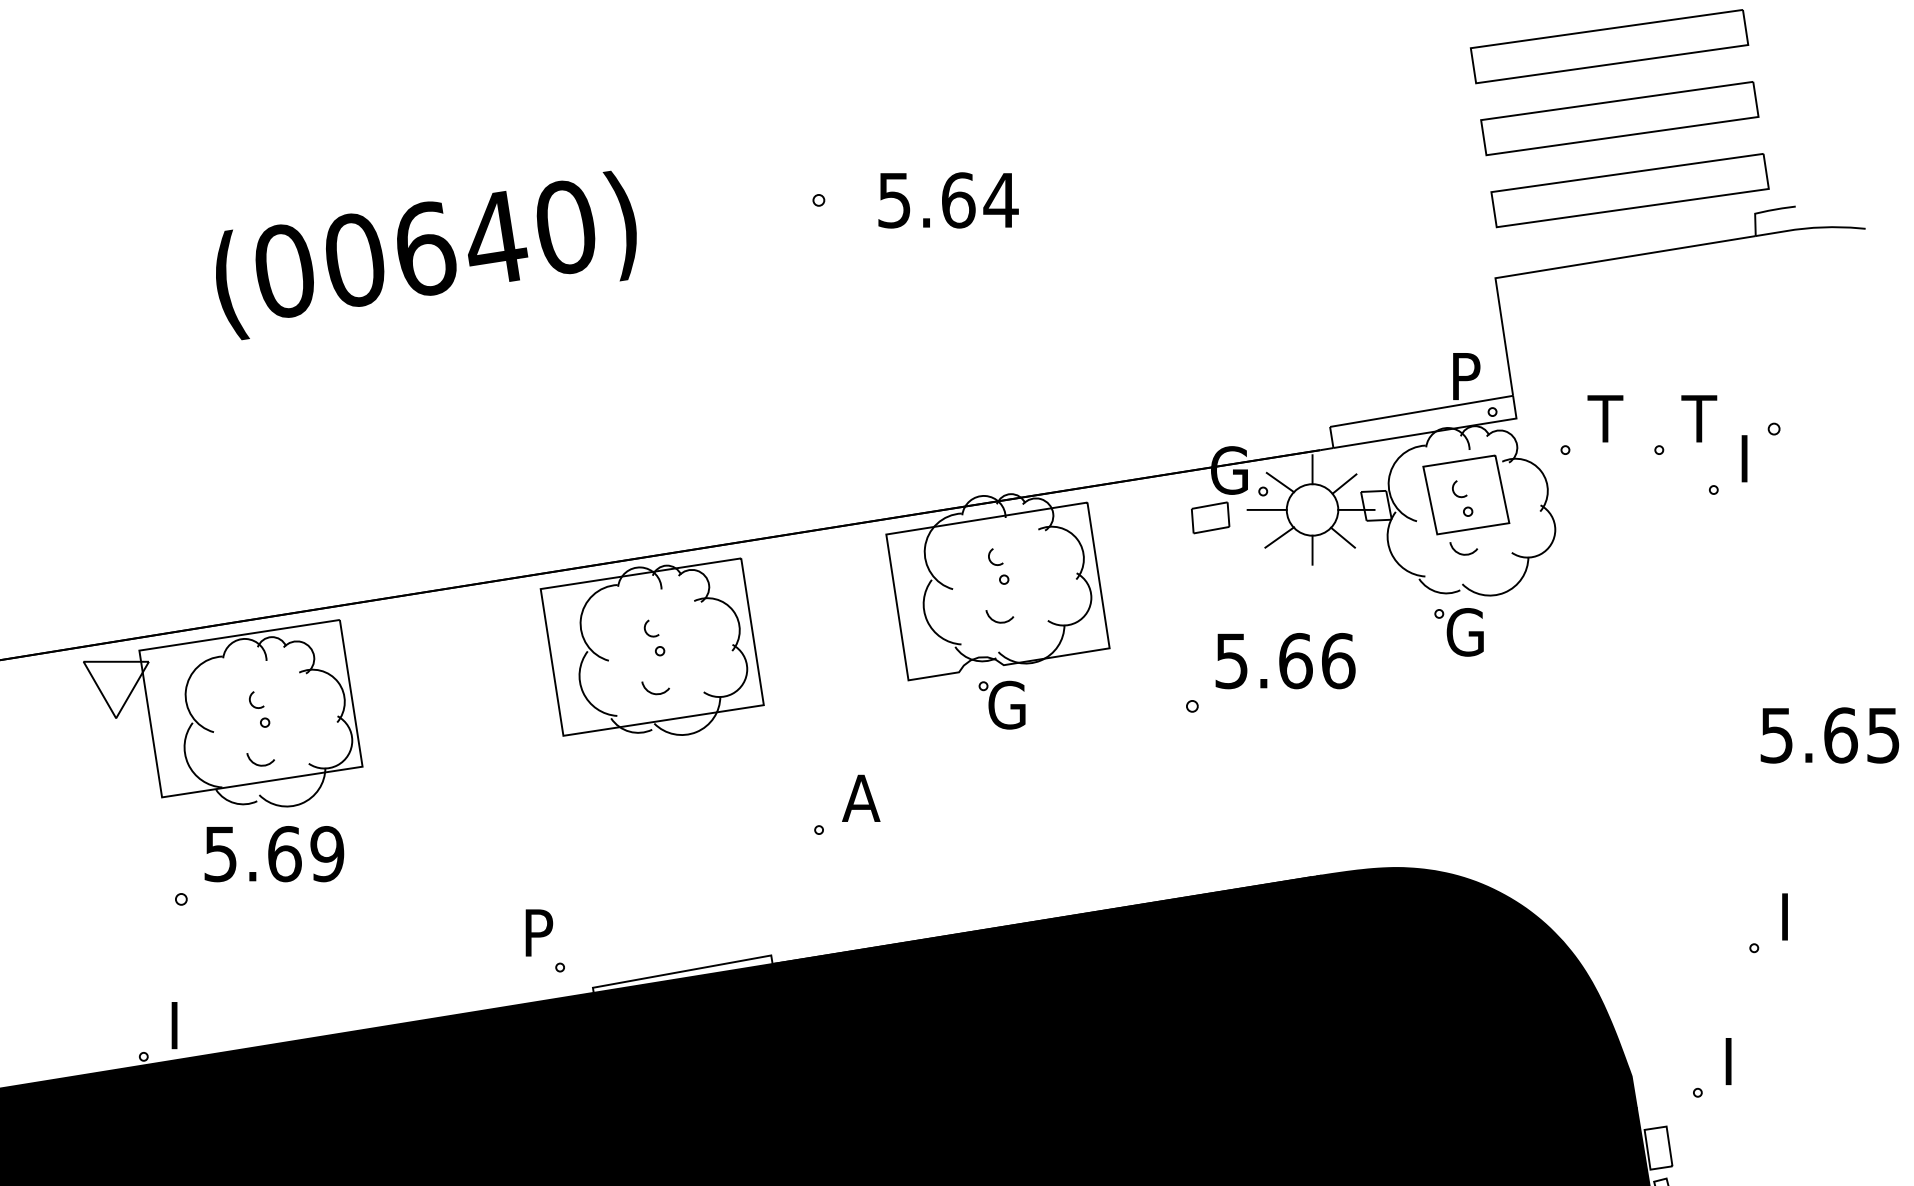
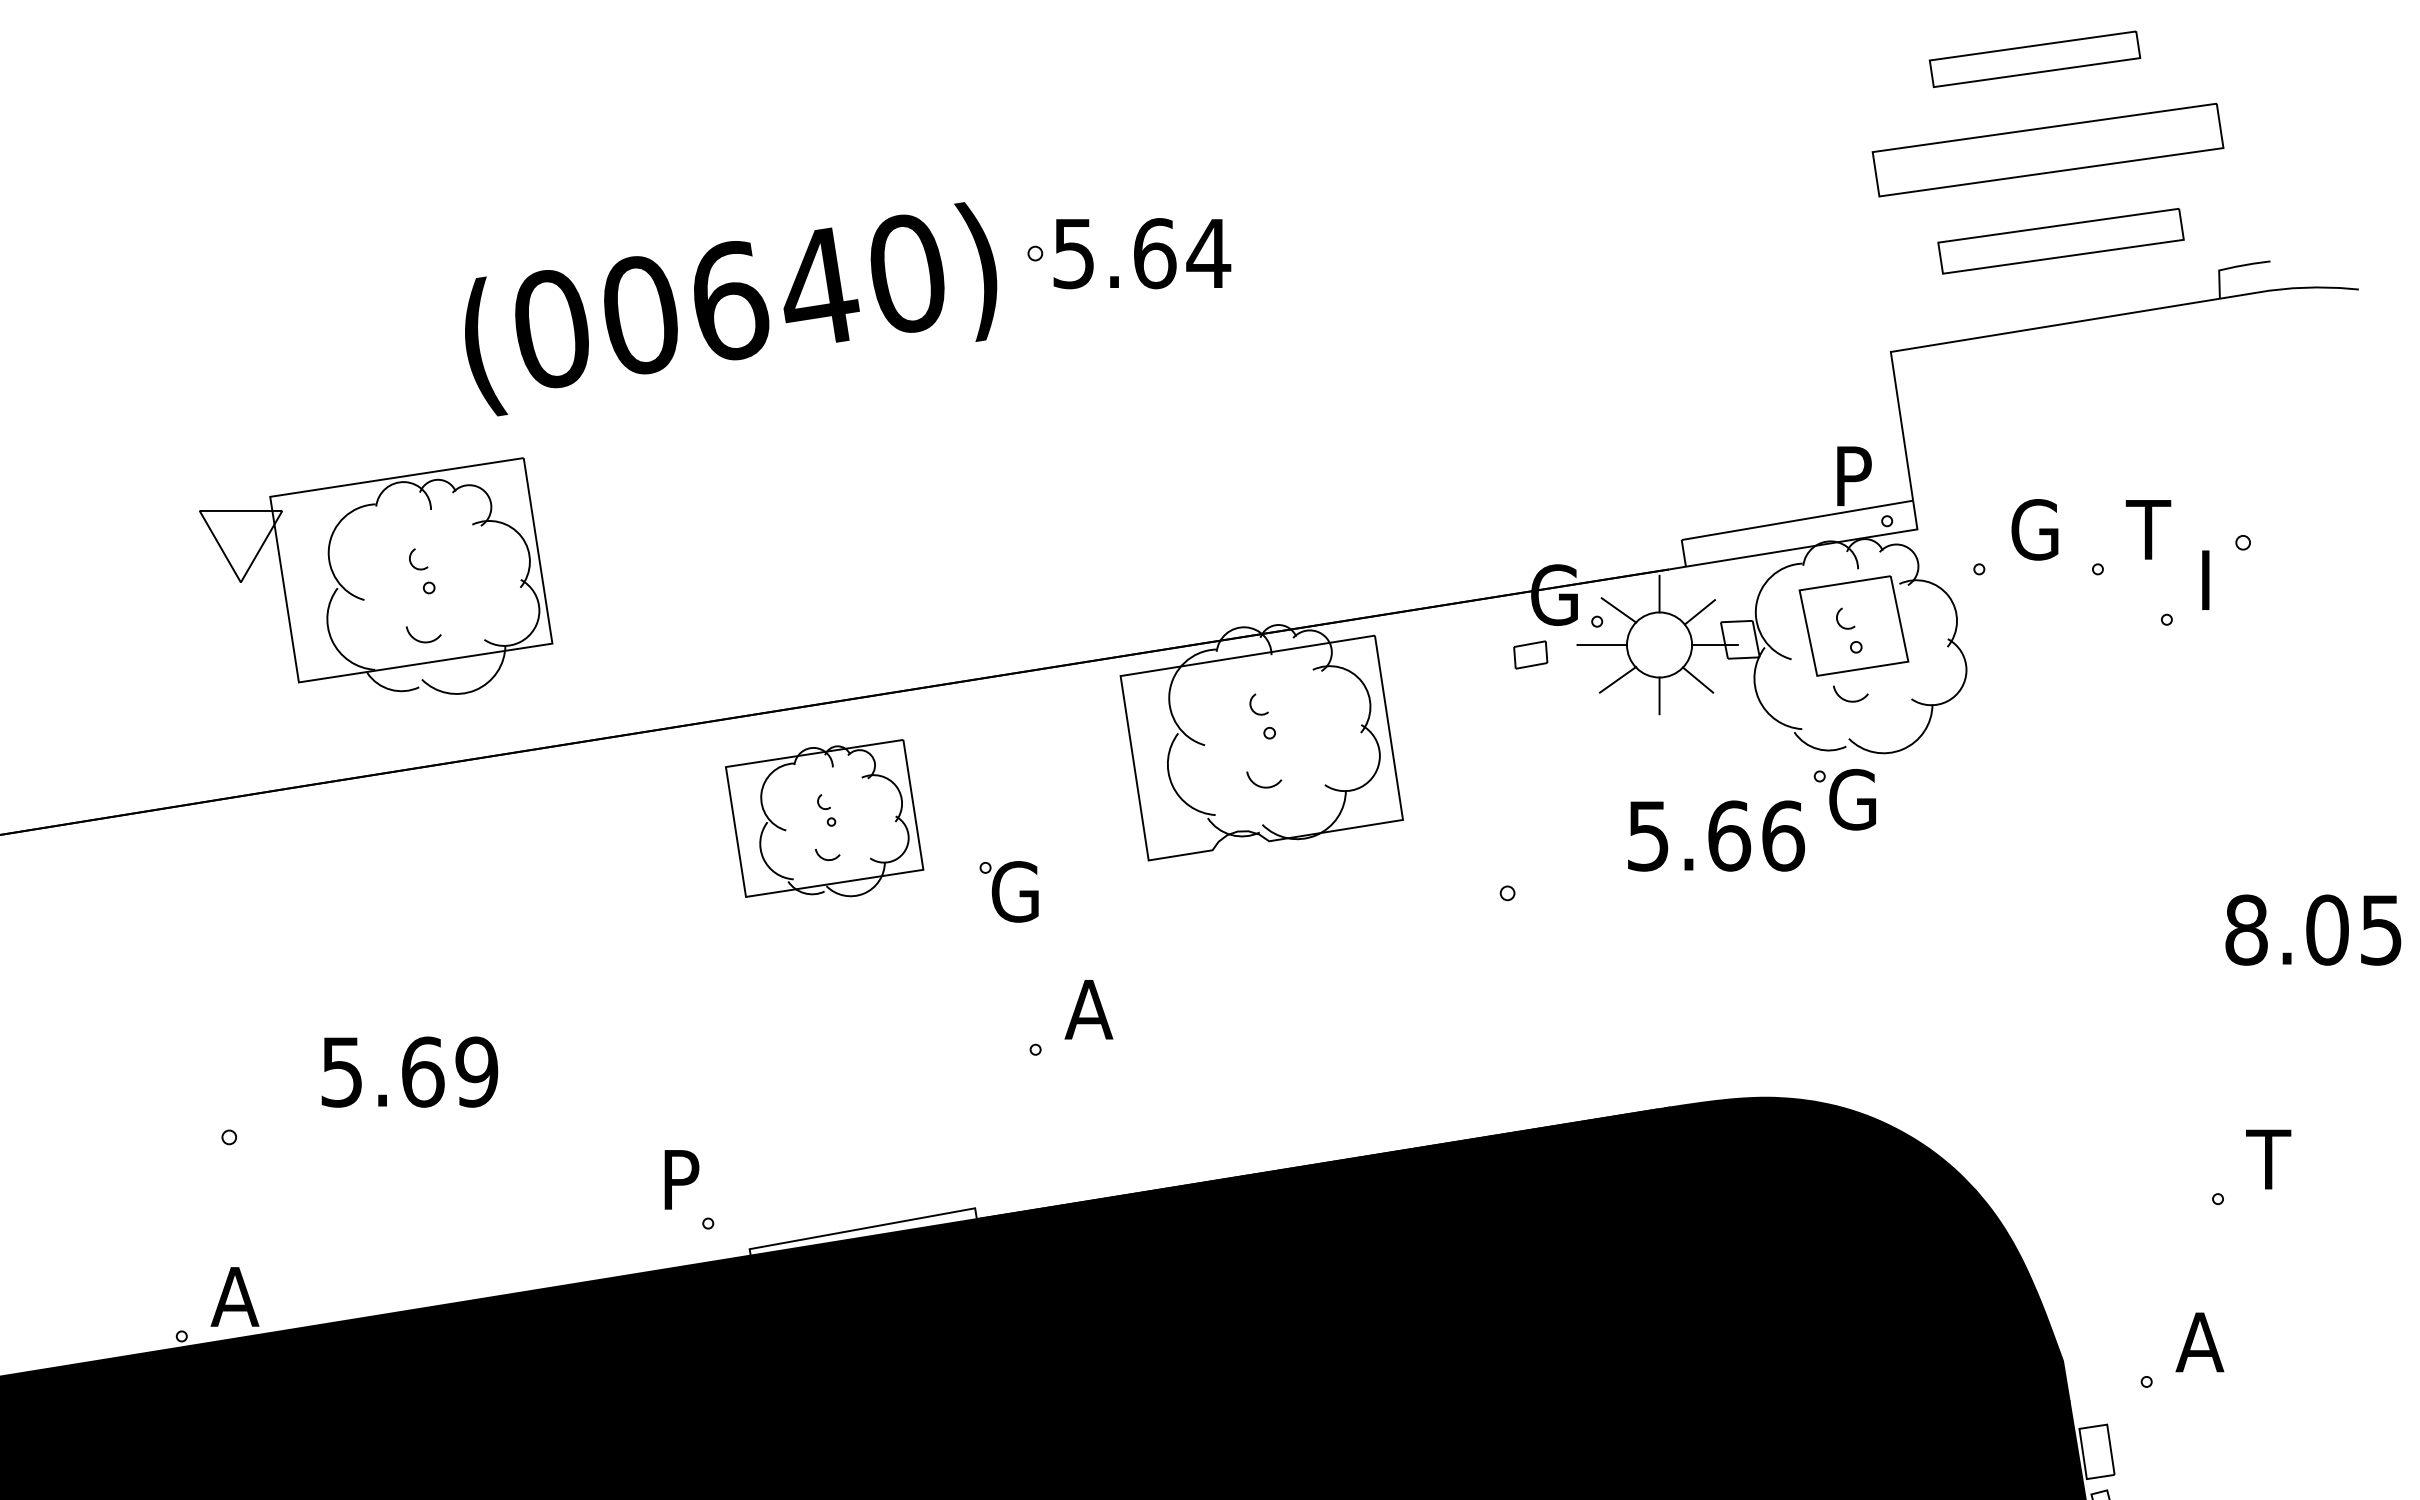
part: (1609, 46) -> (2034, 59), size x0.6
part: (1629, 190) -> (2060, 241), size x0.7
text: (948, 200) -> (1142, 253), moved
text: (426, 255) -> (731, 309), moved
text: (1607, 418) -> (2032, 529), T -> G
part: (1210, 517) -> (1530, 654), size x0.7
part: (652, 647) -> (824, 818), size x0.7
text: (1285, 660) -> (1716, 835), moved
part: (994, 704) -> (999, 891), moved
part: (223, 712) -> (376, 575), moved
text: (1809, 734) -> (2287, 929), 5.65 -> 8.05
text: (274, 853) -> (409, 1071), moved
text: (1794, 916) -> (2268, 1159), I -> T
text: (185, 1025) -> (234, 1296), I -> A
text: (1739, 1061) -> (2199, 1342), I -> A

